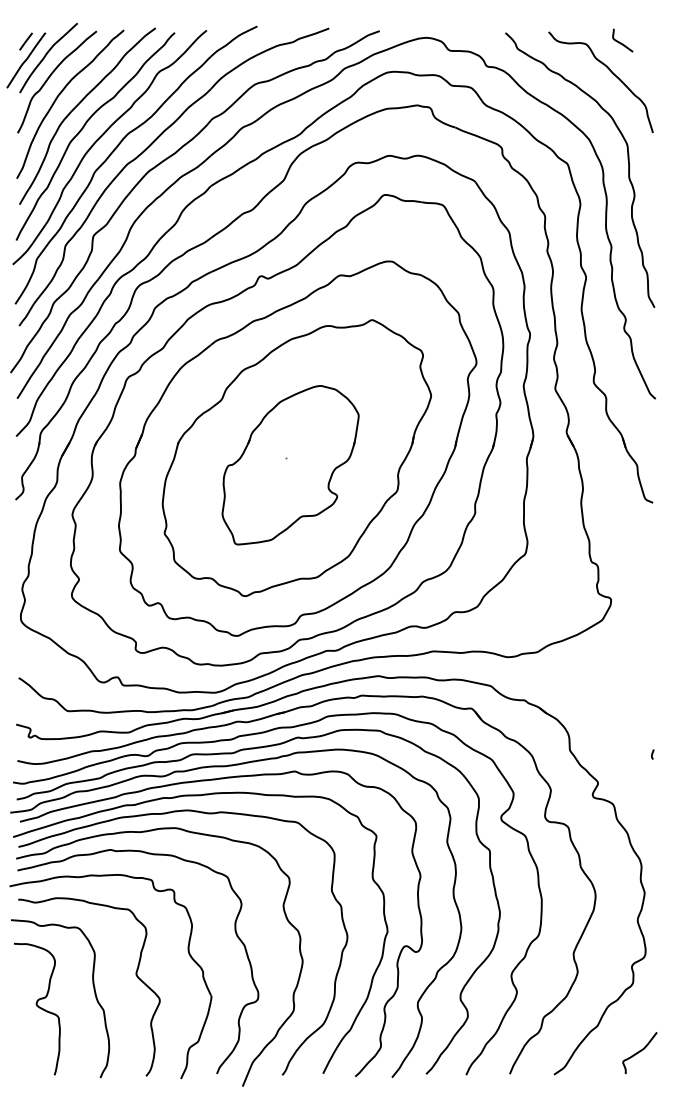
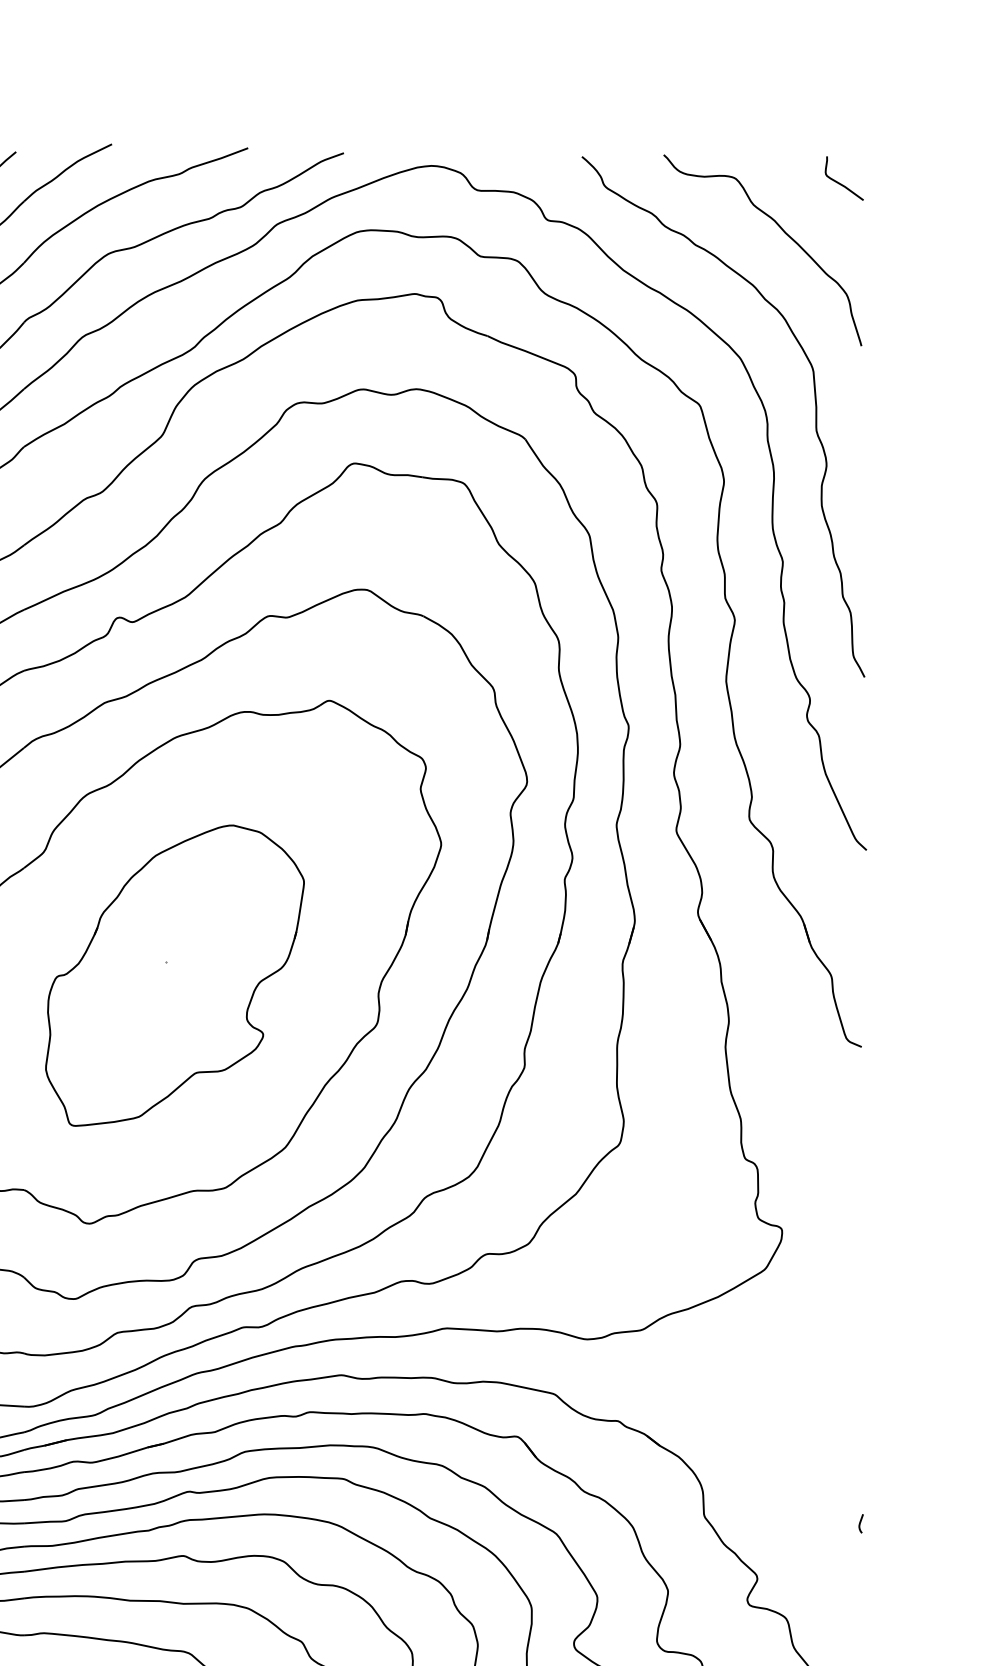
curve: (621, 42) -> (841, 182), moved

